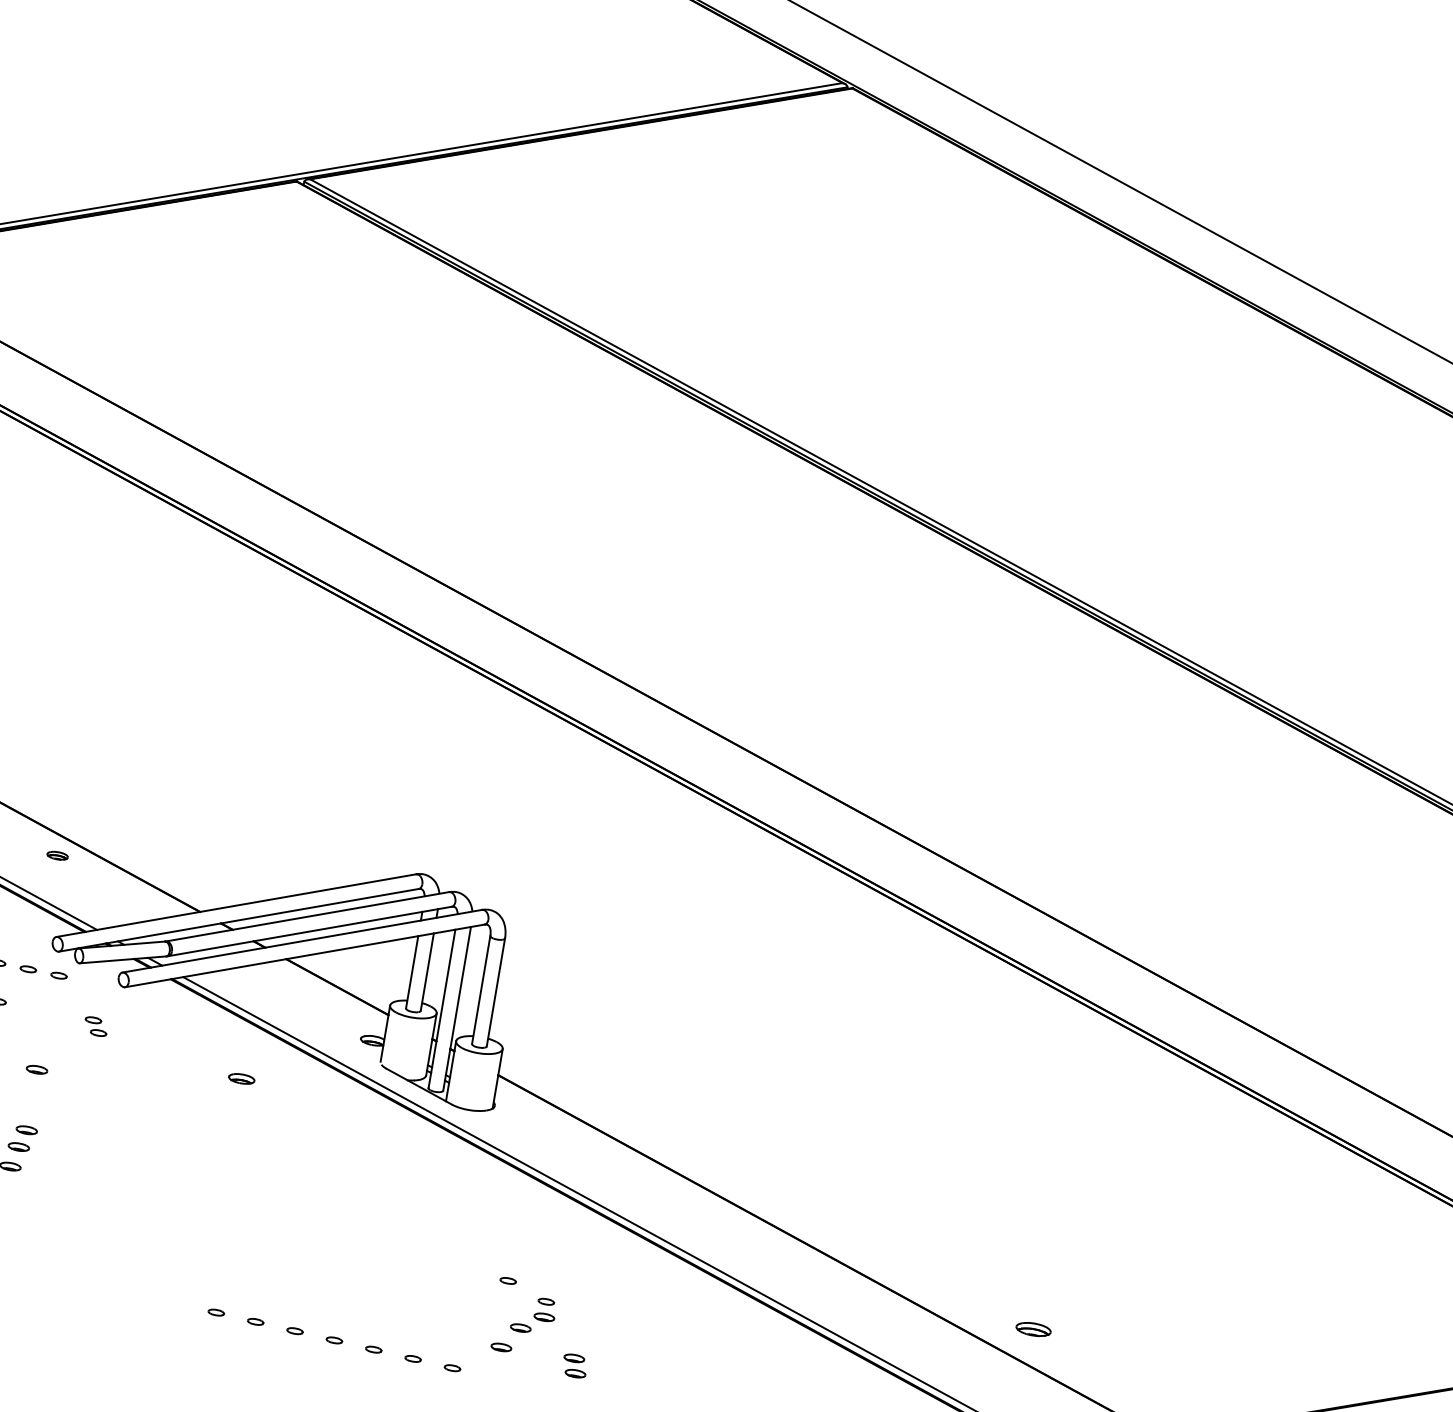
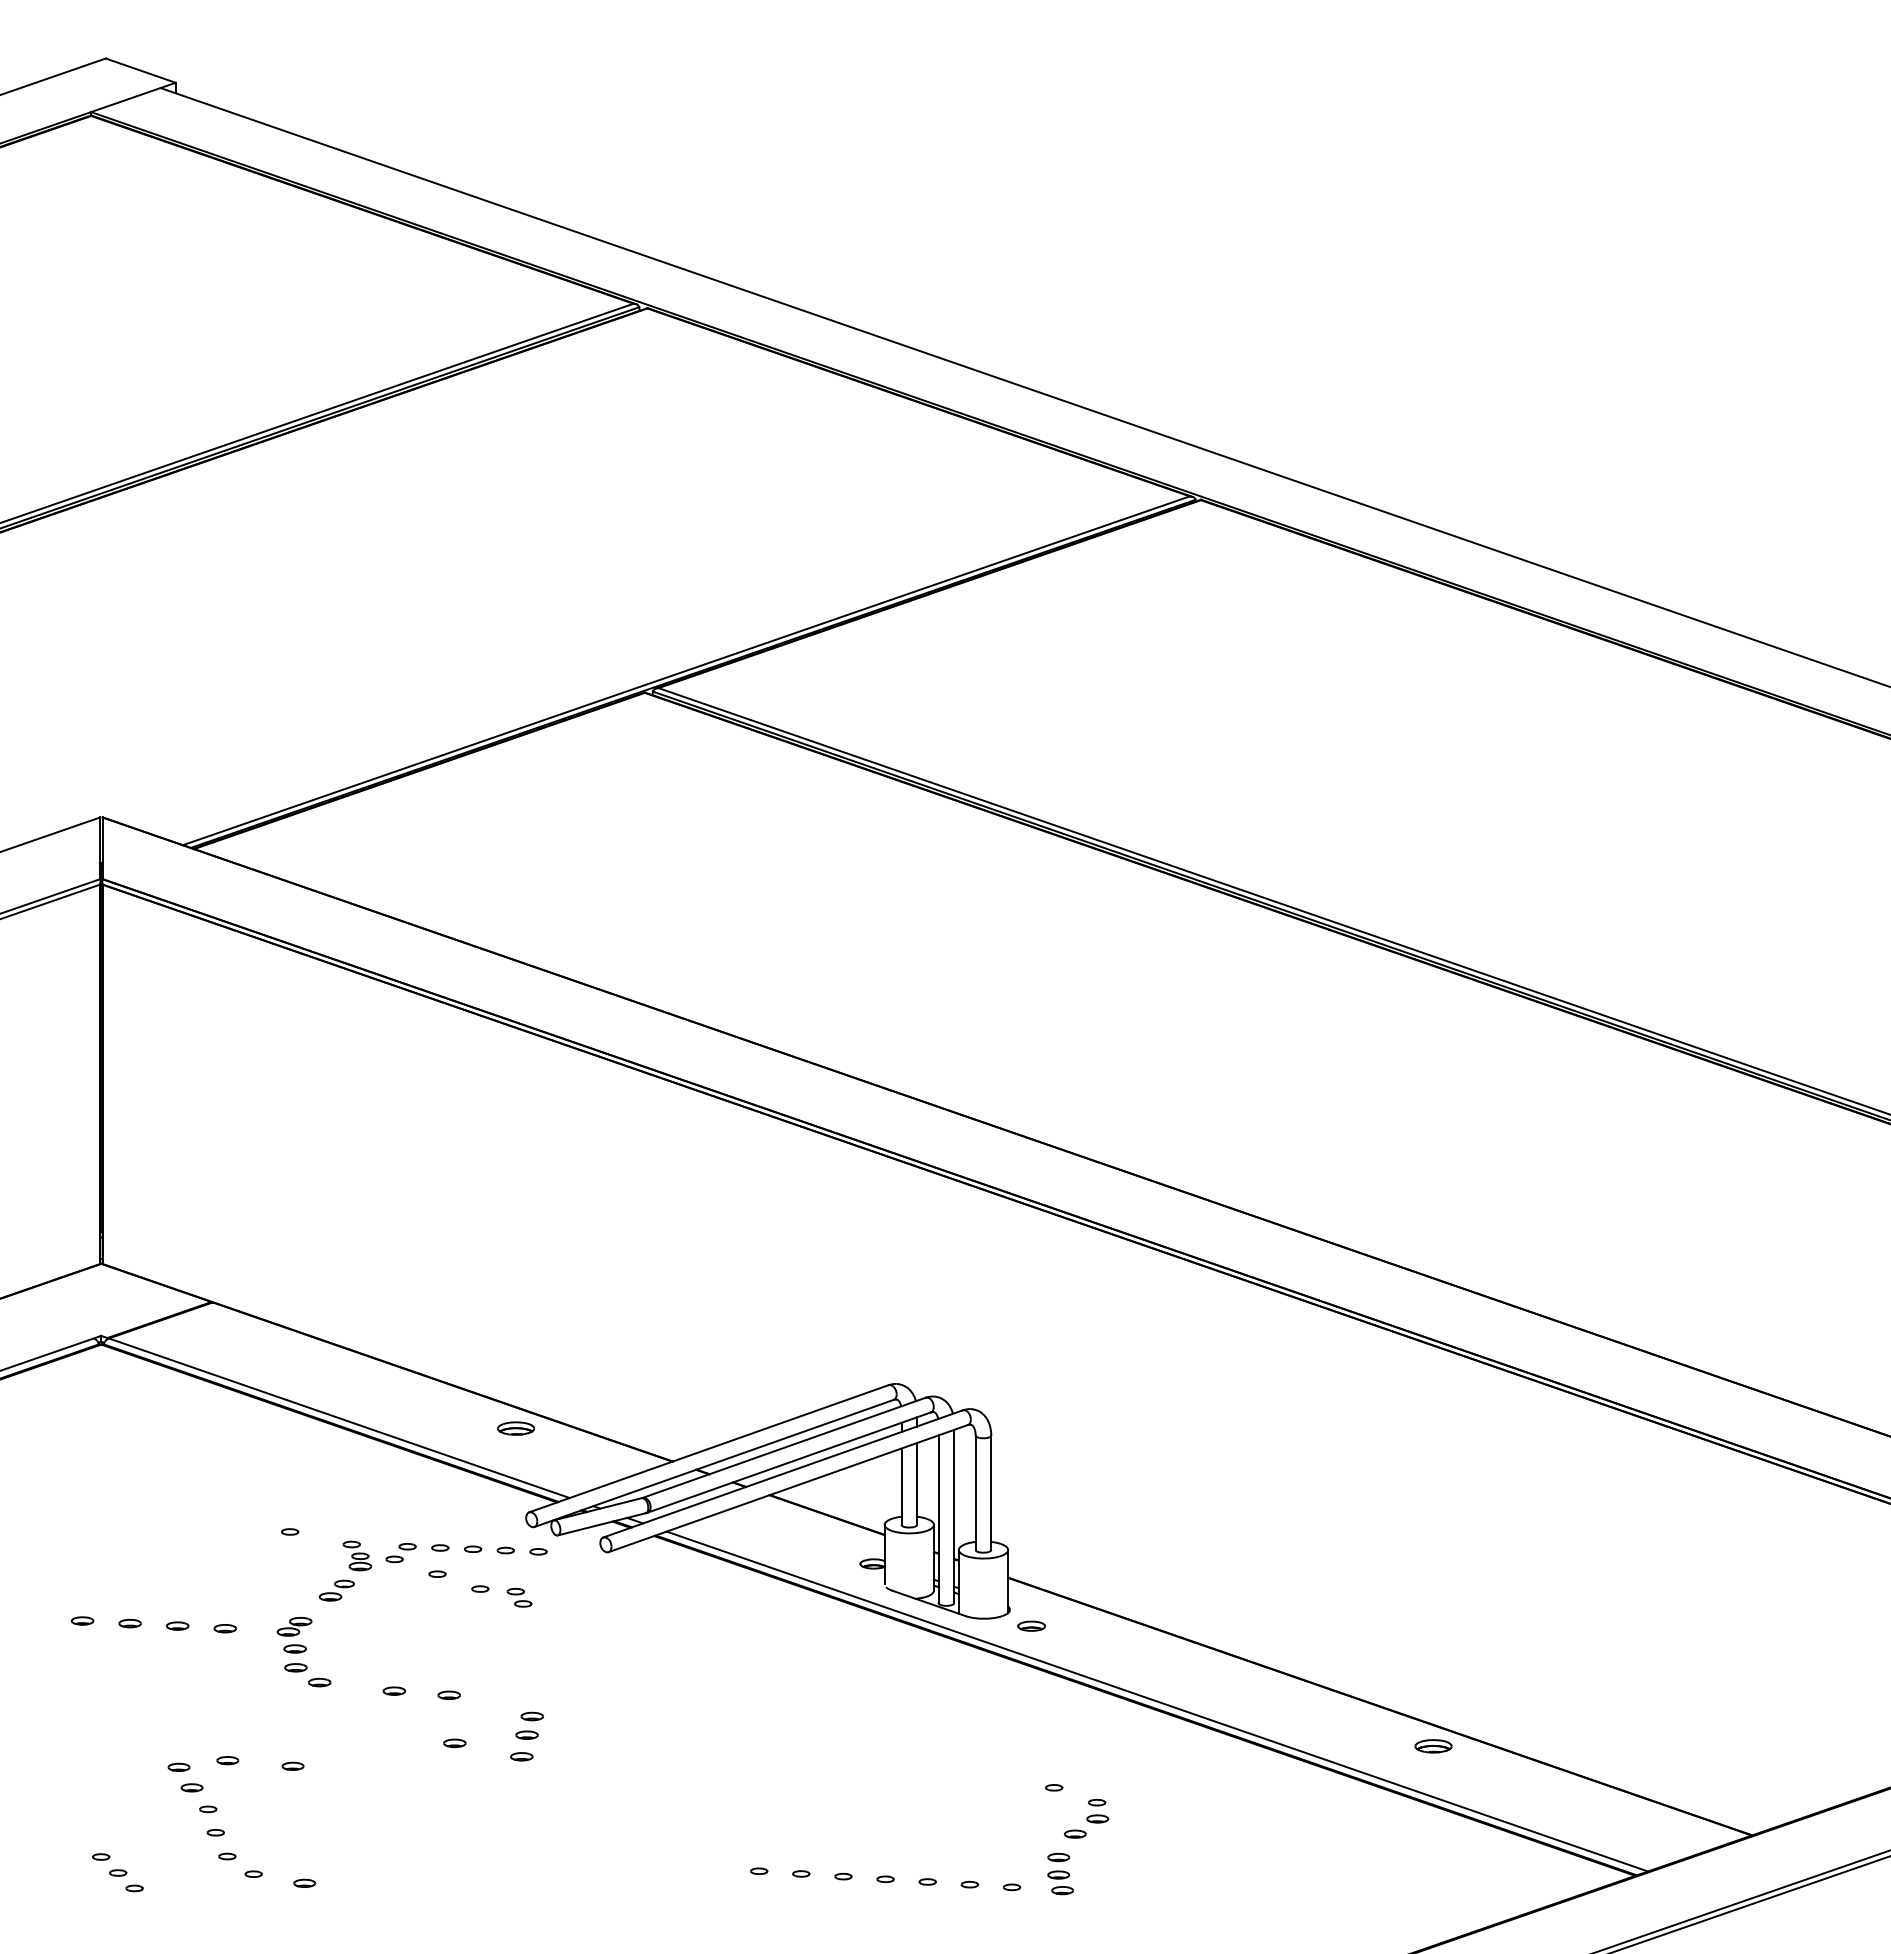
part: (57, 855) -> (516, 1428), size x1.67
part: (96, 1026) -> (519, 1597), moved
part: (36, 1069) -> (531, 1652), removed
part: (241, 1078) -> (1031, 1625), moved
part: (1033, 1329) -> (1433, 1746), moved
part: (574, 1365) -> (1060, 1882), moved

